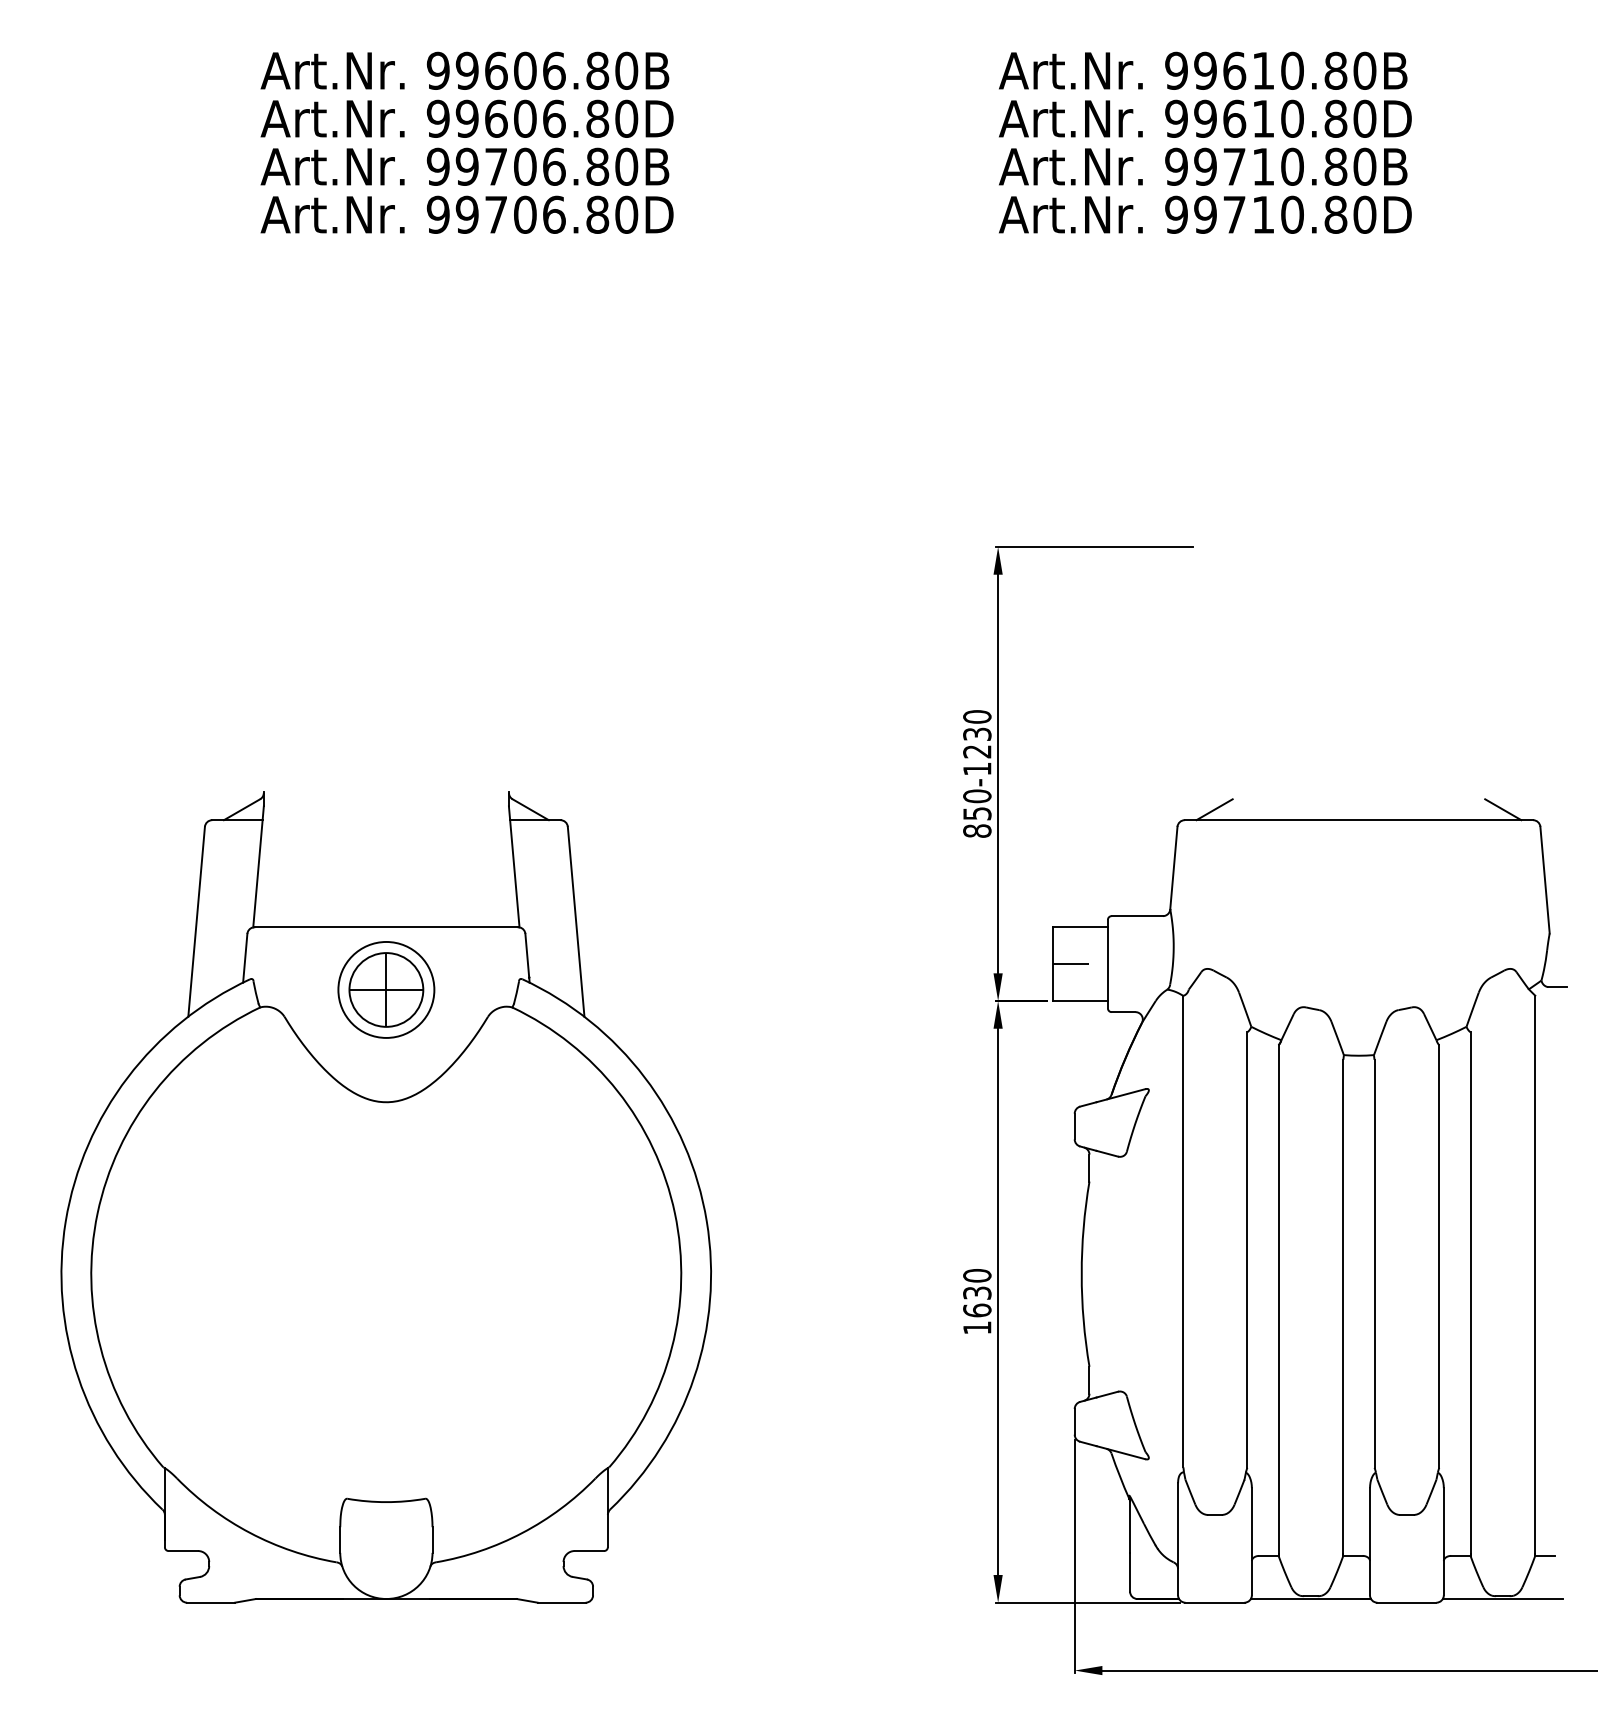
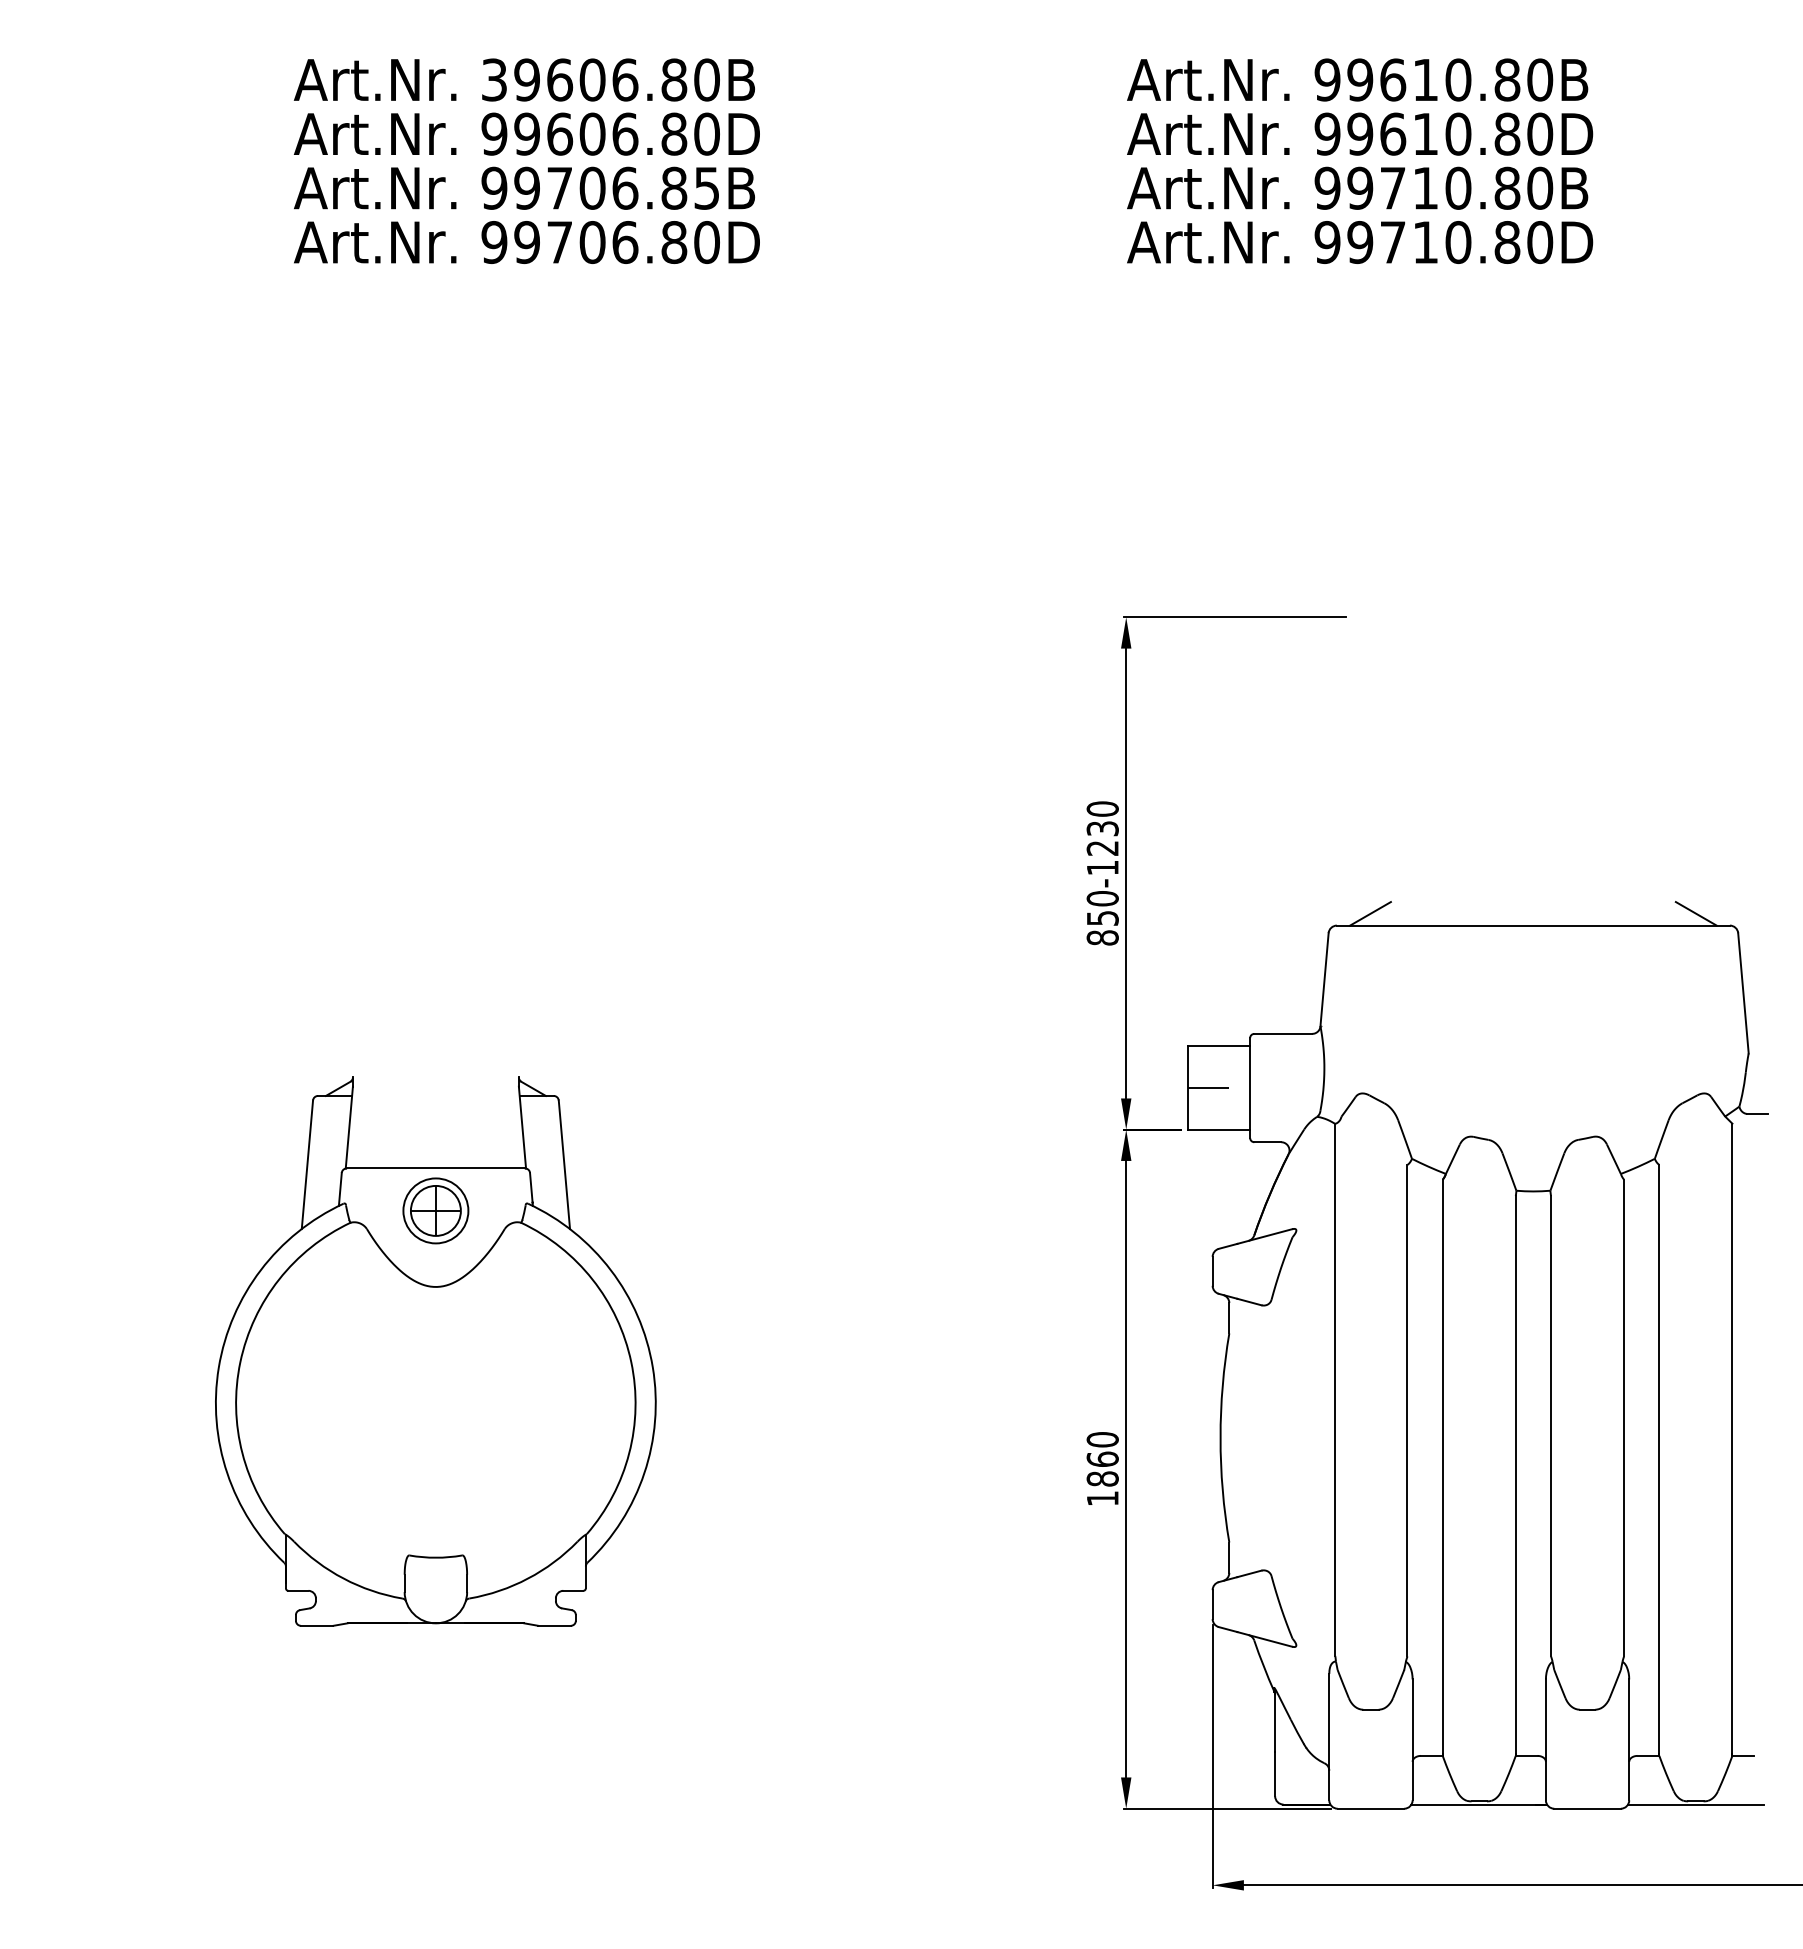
text: (438, 70) -> (494, 79), 99606.80B -> 39606.80B
text: (626, 166) -> (706, 187), 99706.80B -> 99706.85B
part: (386, 1197) -> (435, 1351), size x0.6
text: (977, 1301) -> (1102, 1468), 1630 -> 1860

